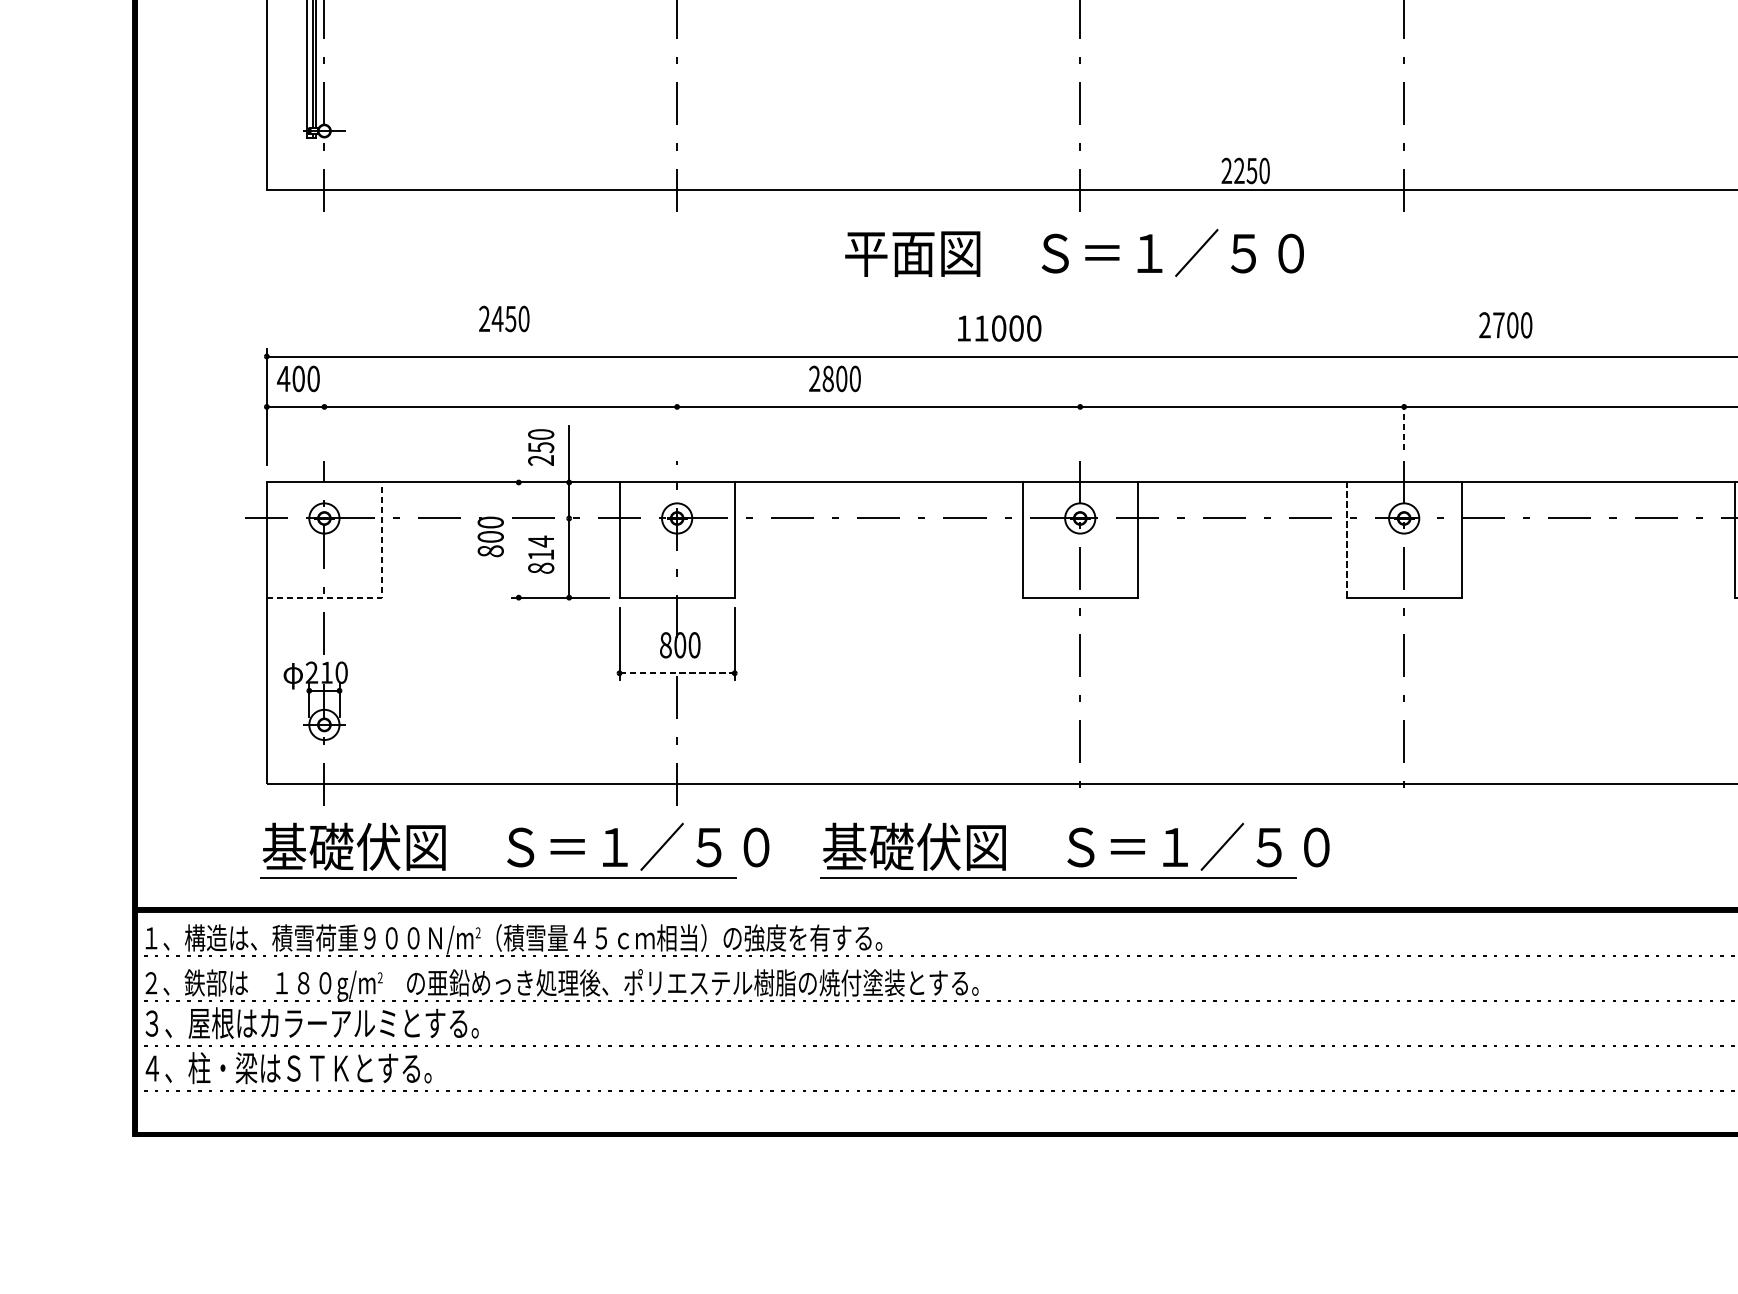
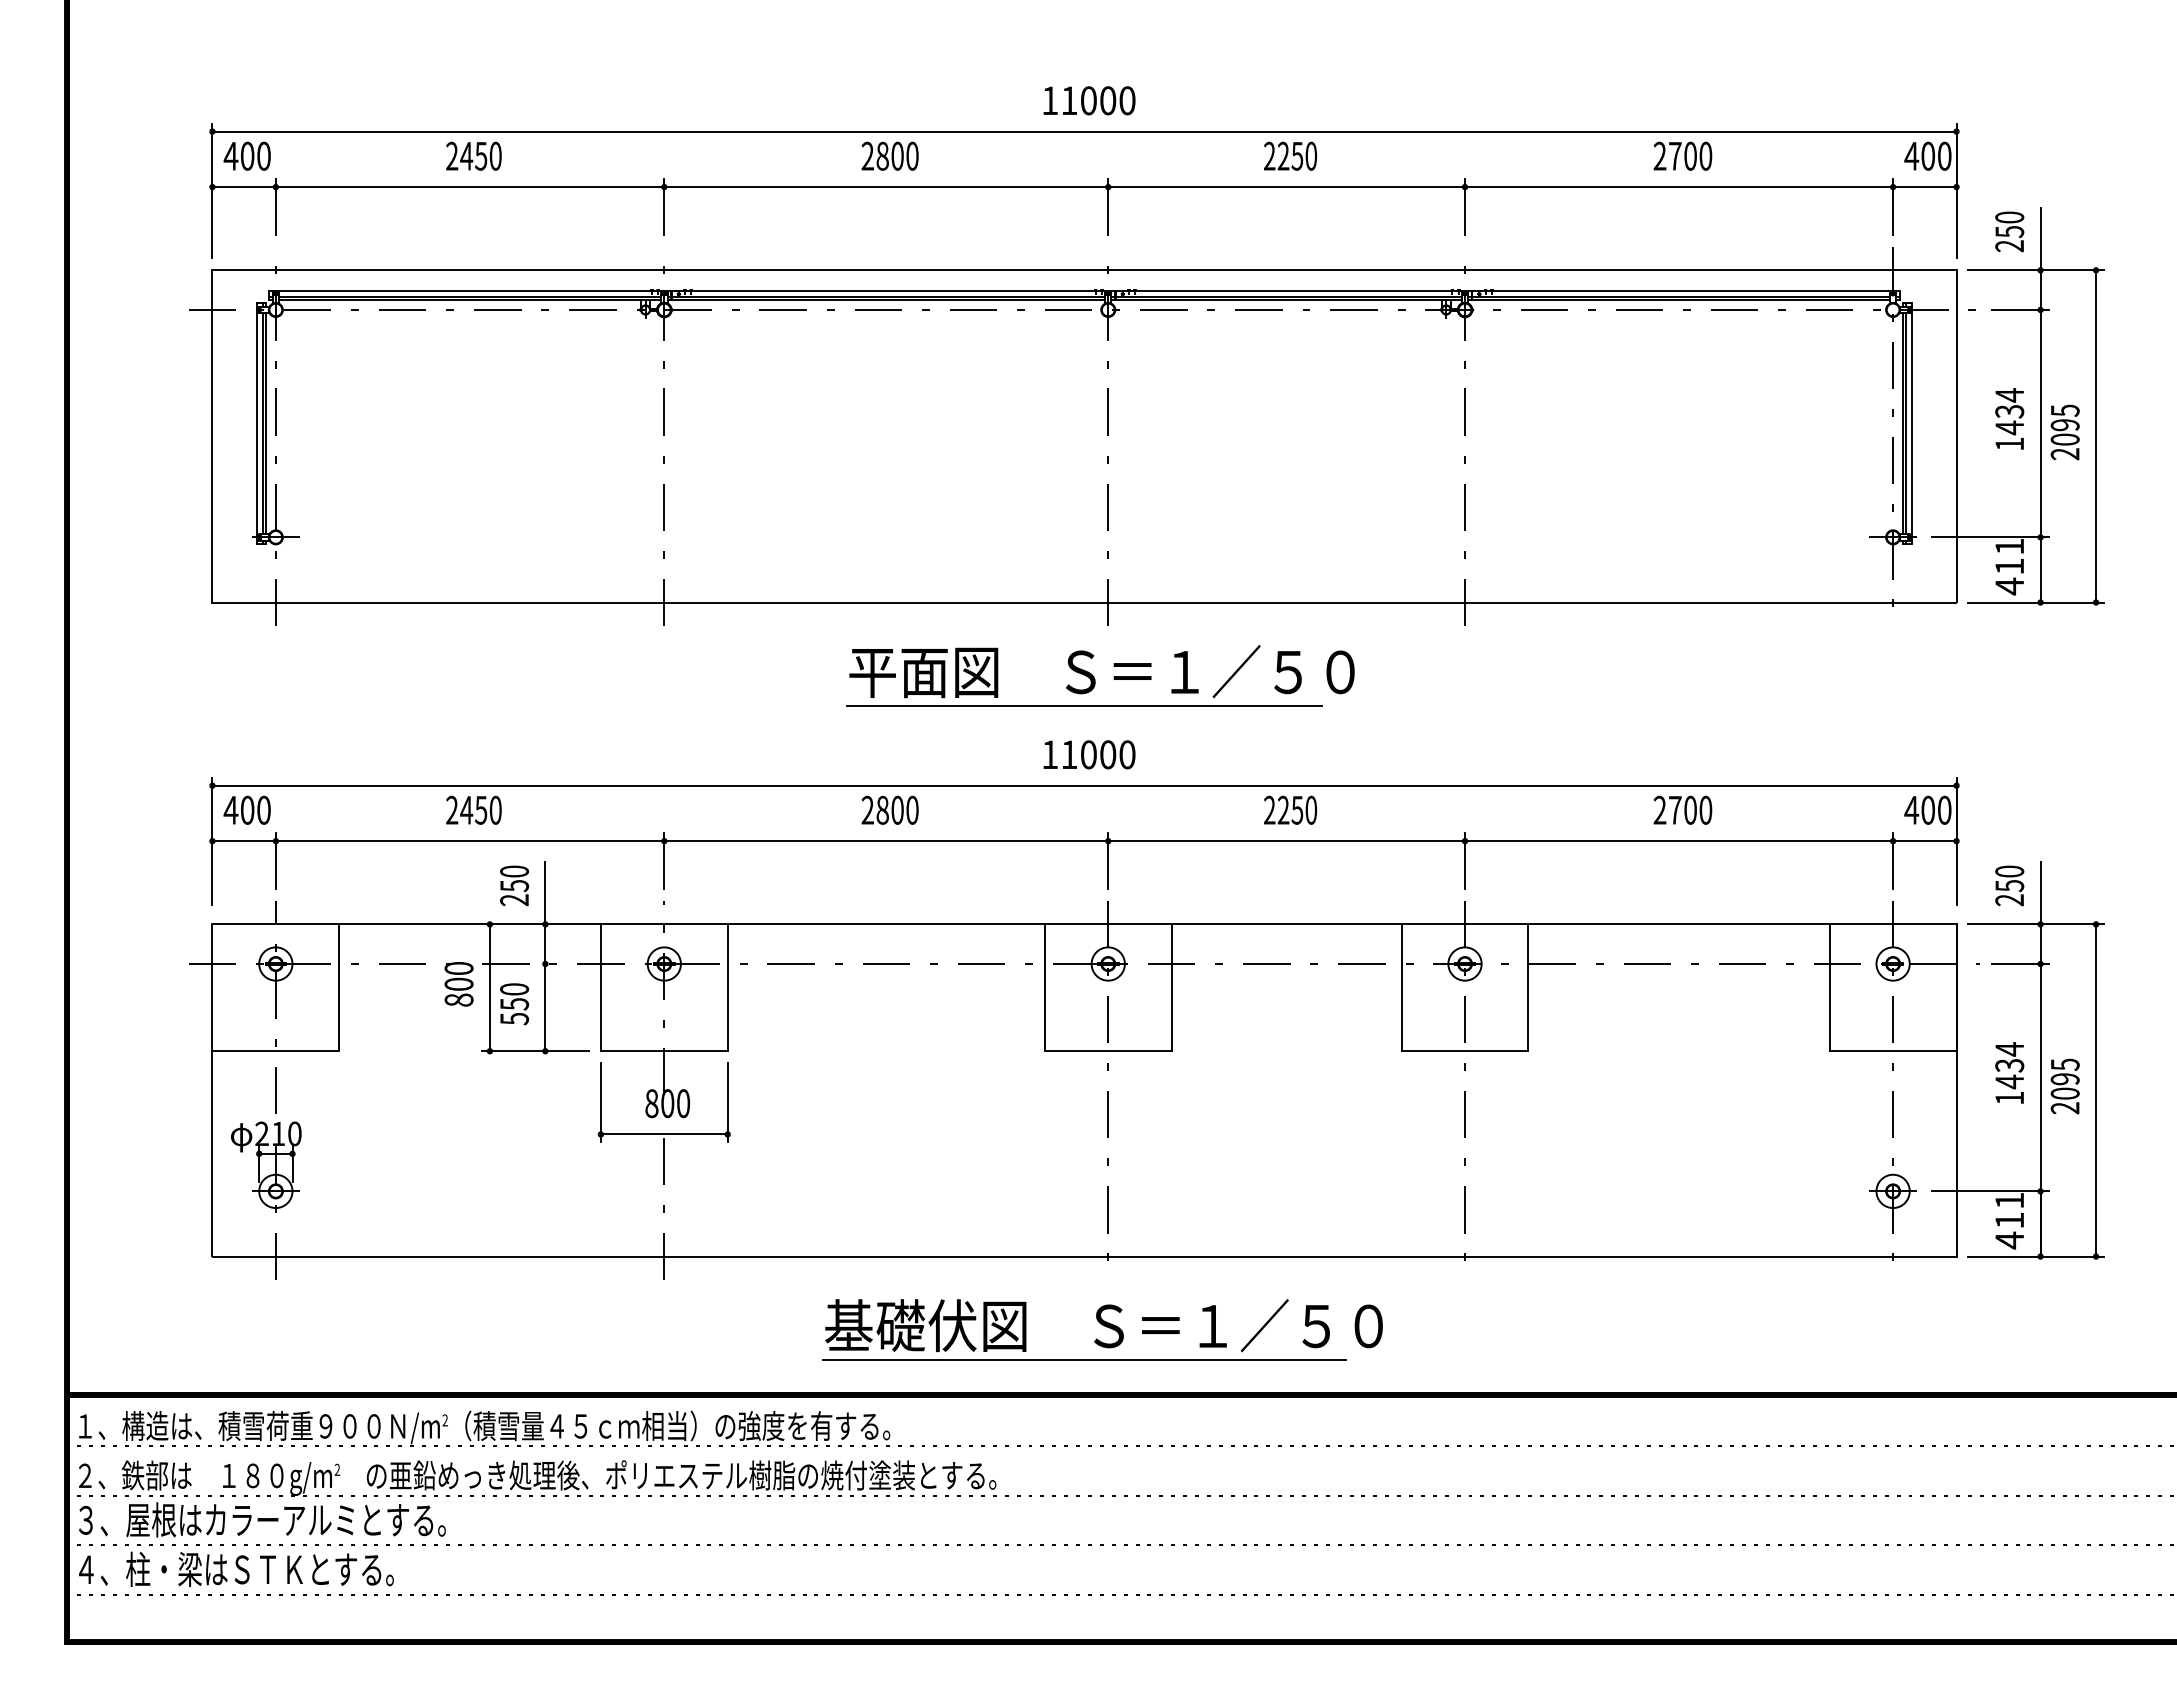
text: (1245, 170) -> (1290, 809), moved
line: (1058, 283) -> (1084, 705), added
text: (503, 318) -> (473, 809), moved
text: (1505, 324) -> (1682, 809), moved
text: (999, 328) -> (1089, 754), moved
text: (834, 378) -> (889, 809), moved
line: (324, 424) -> (275, 860), added
line: (677, 424) -> (664, 860), added
line: (1080, 424) -> (1108, 860), added
line: (1404, 424) -> (1465, 860), dashed -> solid
line: (518, 539) -> (489, 987), added
line: (1346, 539) -> (1401, 987), dashed -> solid
text: (541, 554) -> (514, 1003), 814 -> 550
line: (382, 597) -> (339, 1051), dashed -> solid
line: (677, 673) -> (664, 1134), dashed -> solid
part: (514, 850) -> (485, 1329), removed

